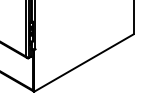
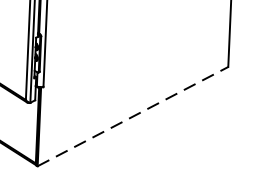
line: (84, 62) -> (134, 115), solid -> dashed

